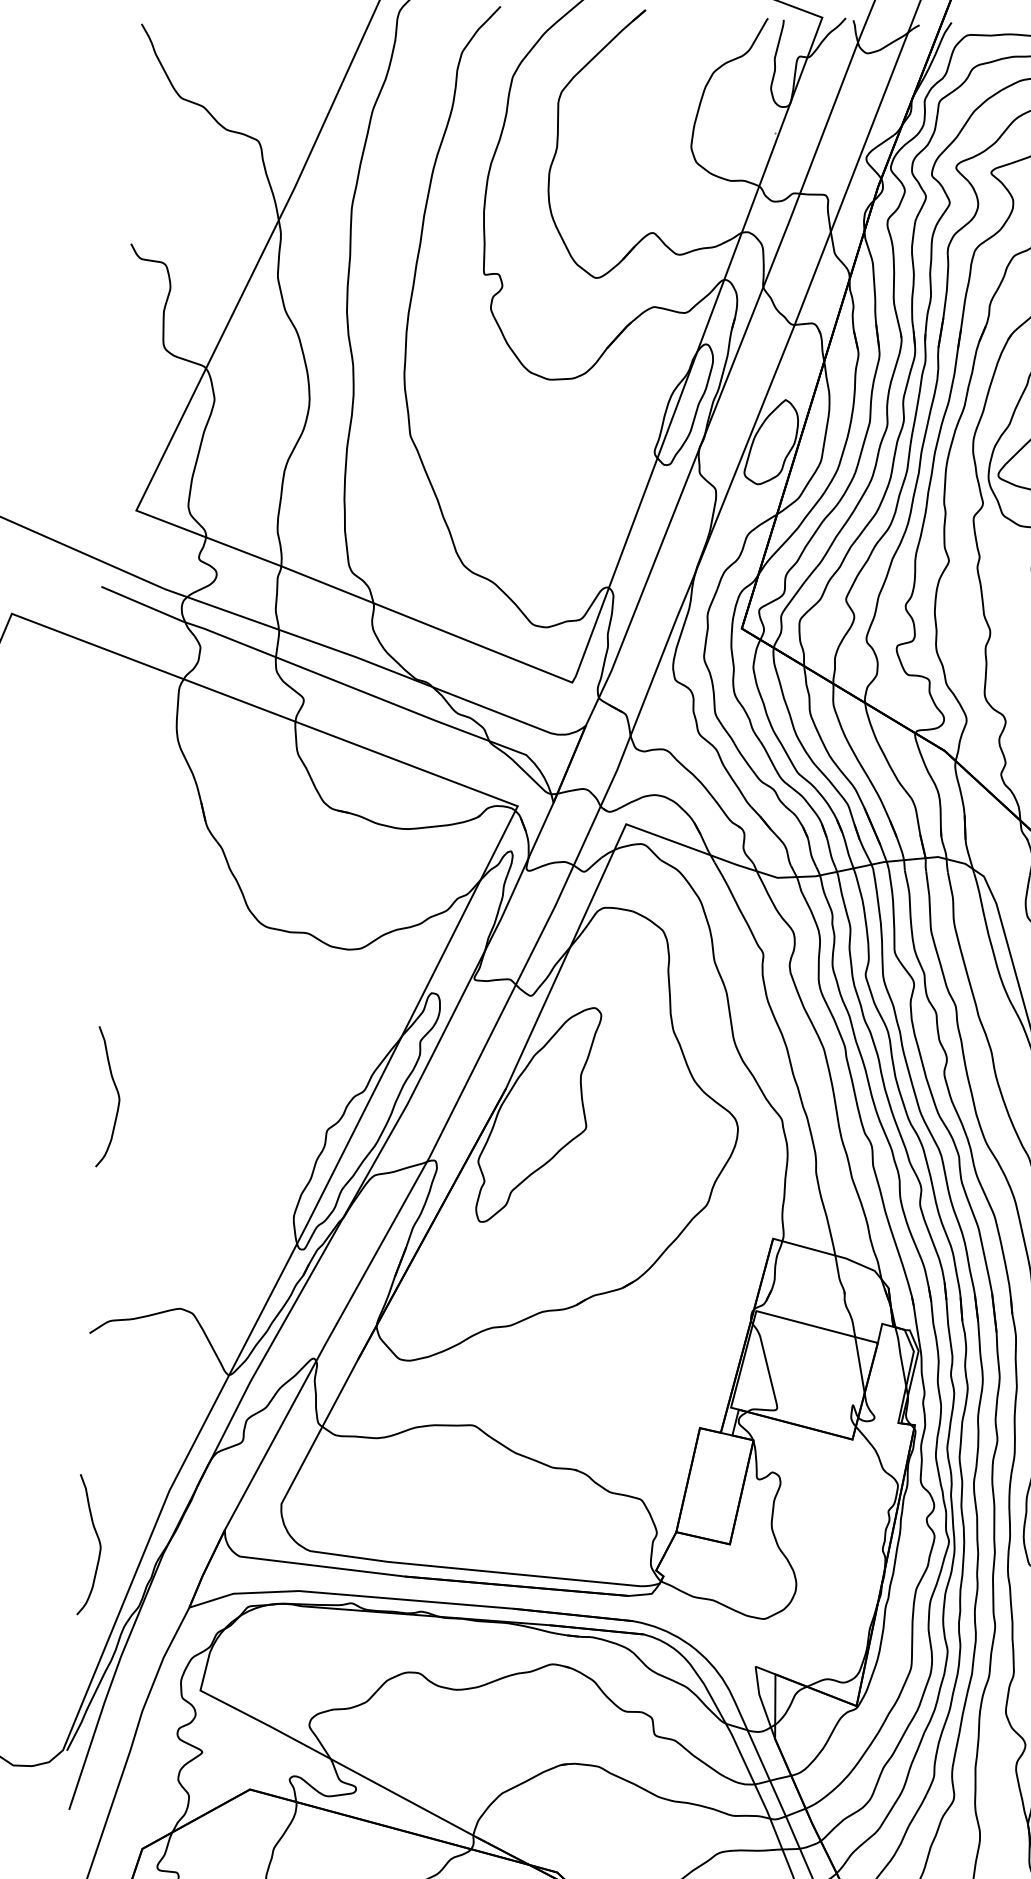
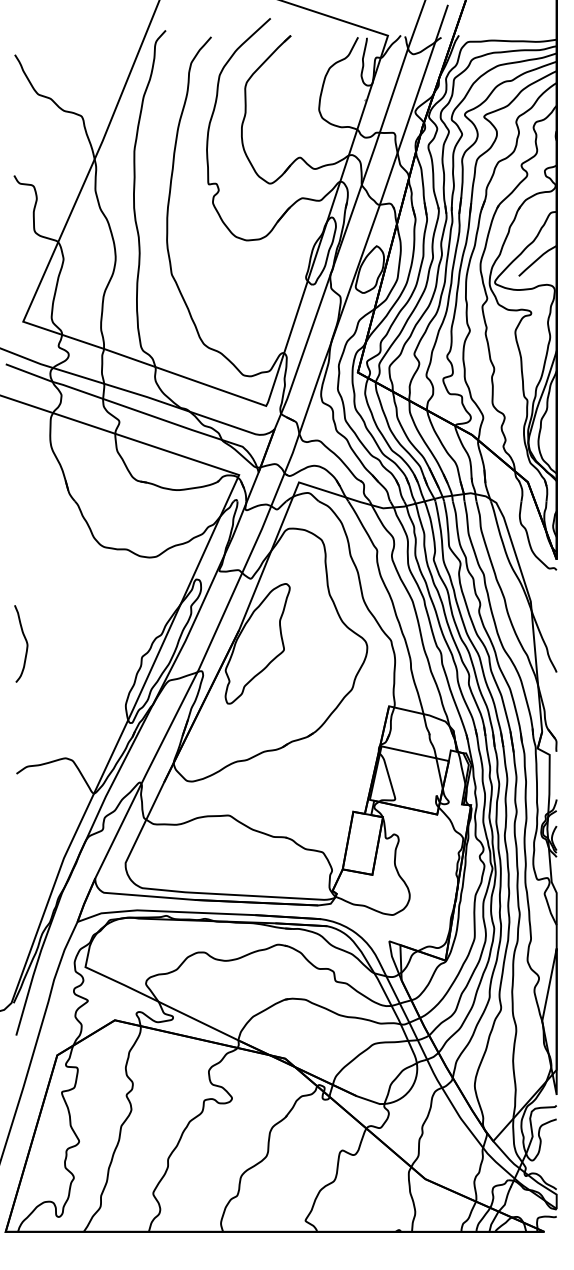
curve: (97, 1540) -> (25, 887), removed

